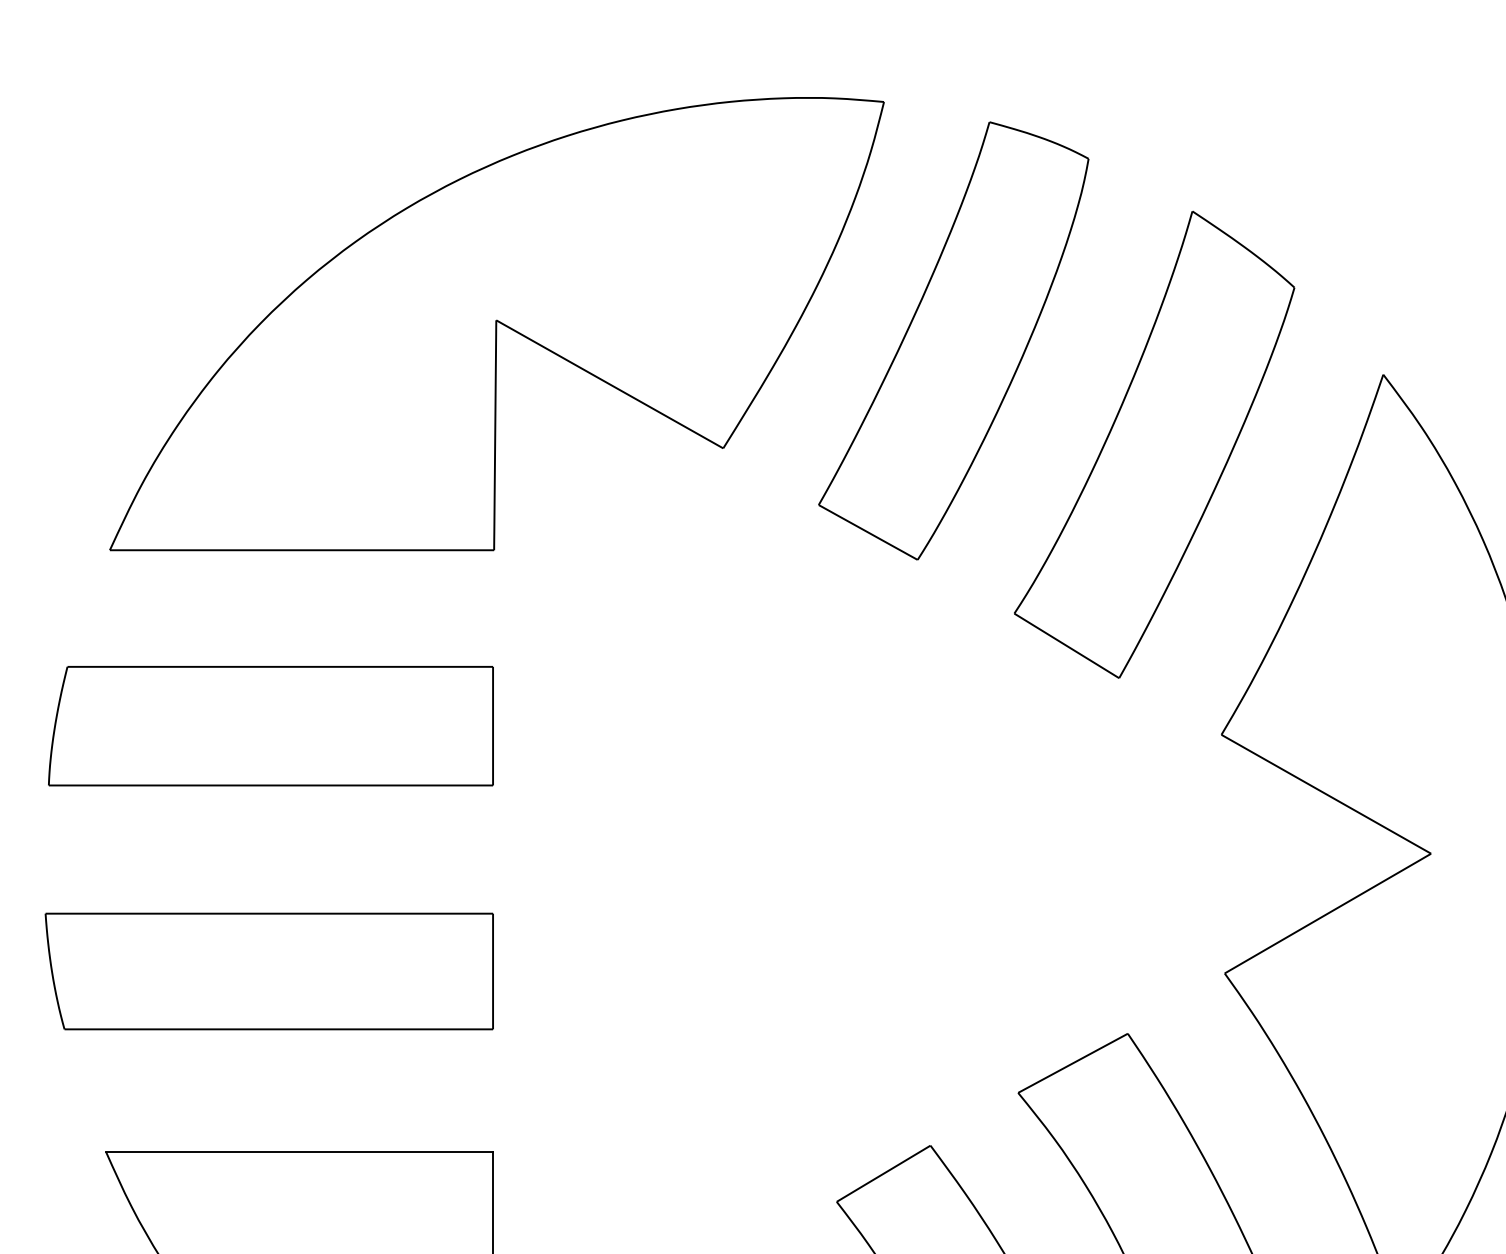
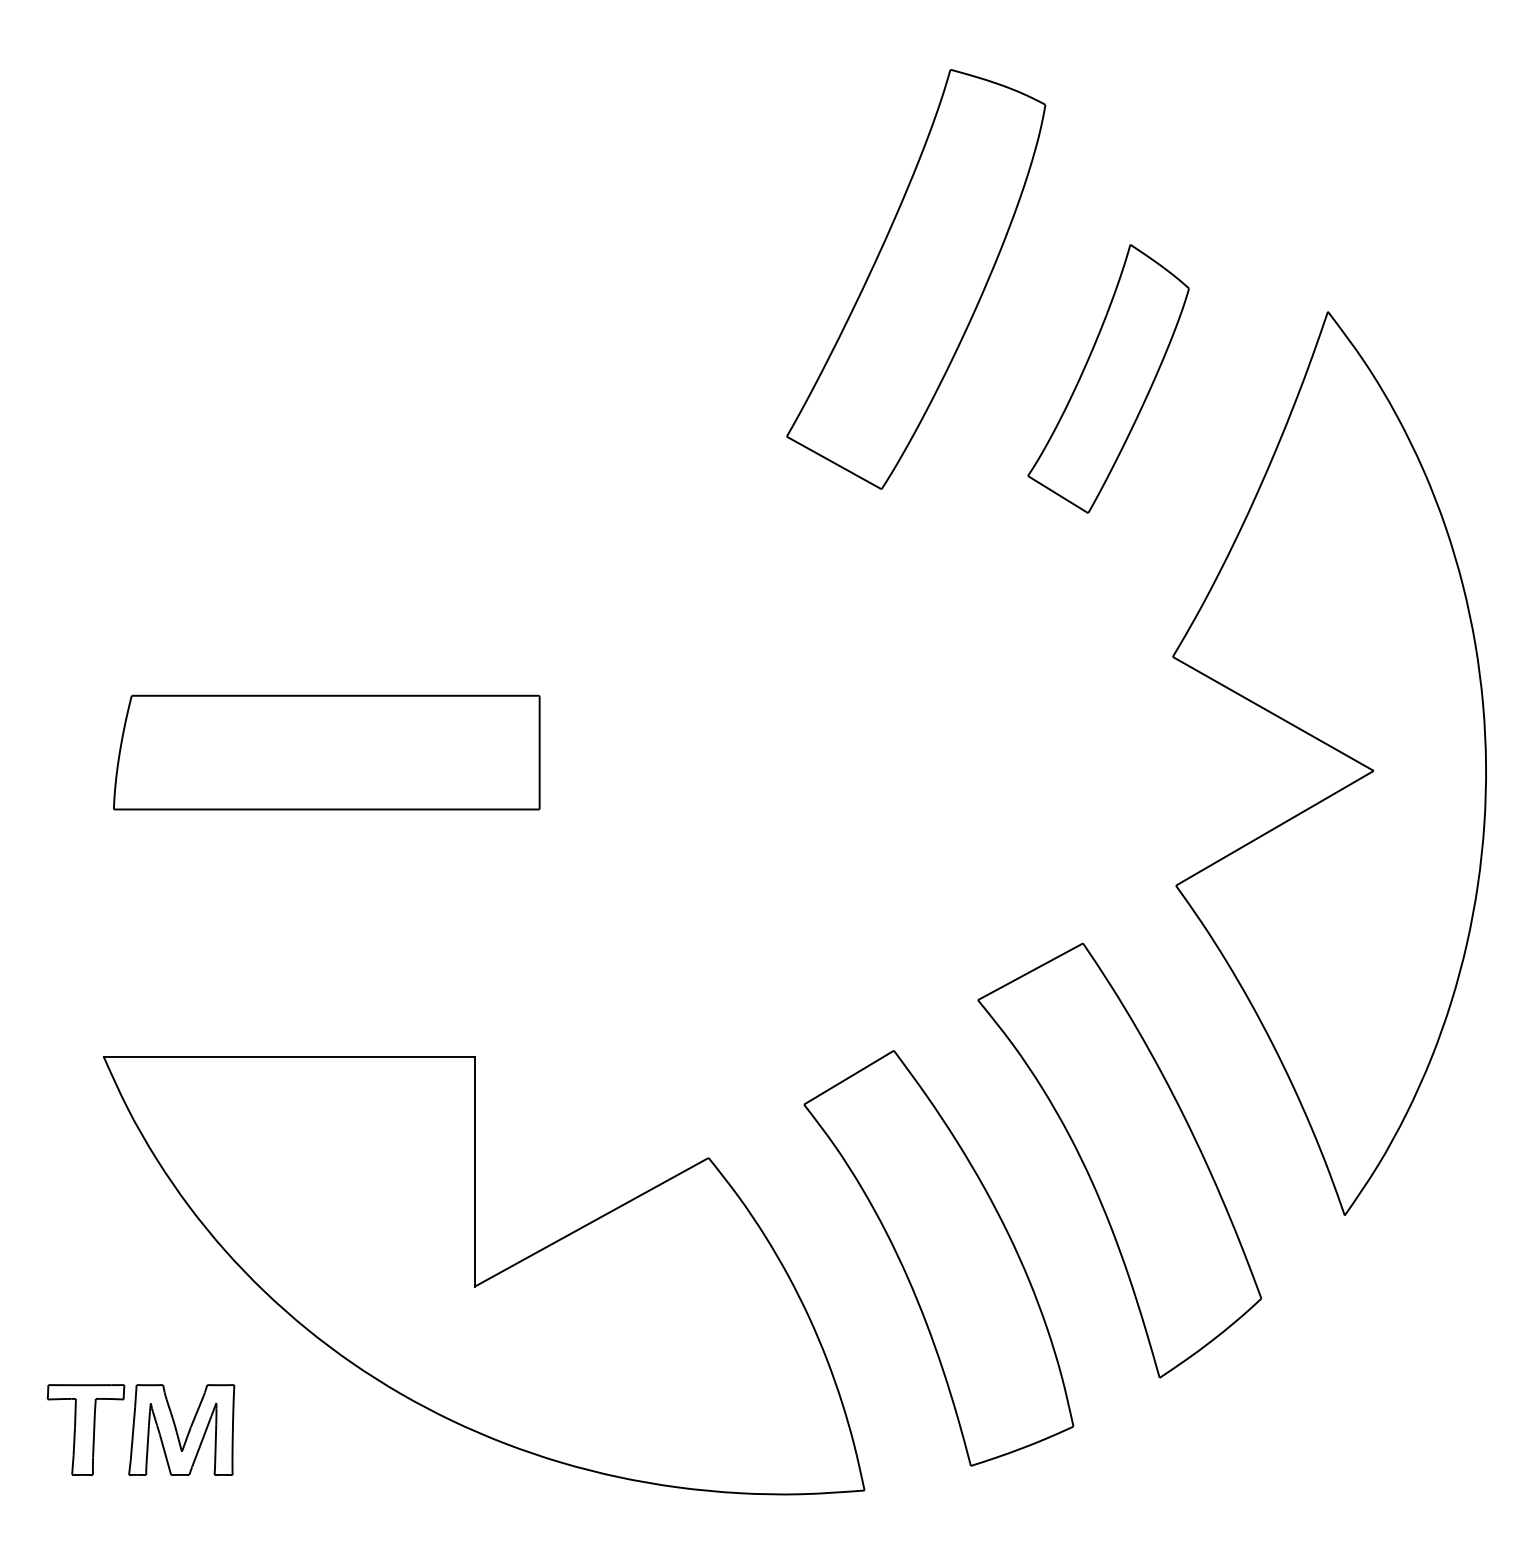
part: (497, 323) -> (478, 262), removed
part: (1154, 444) -> (1108, 378), size x0.6
part: (270, 726) -> (326, 752), moved
part: (268, 971) -> (259, 883), removed

